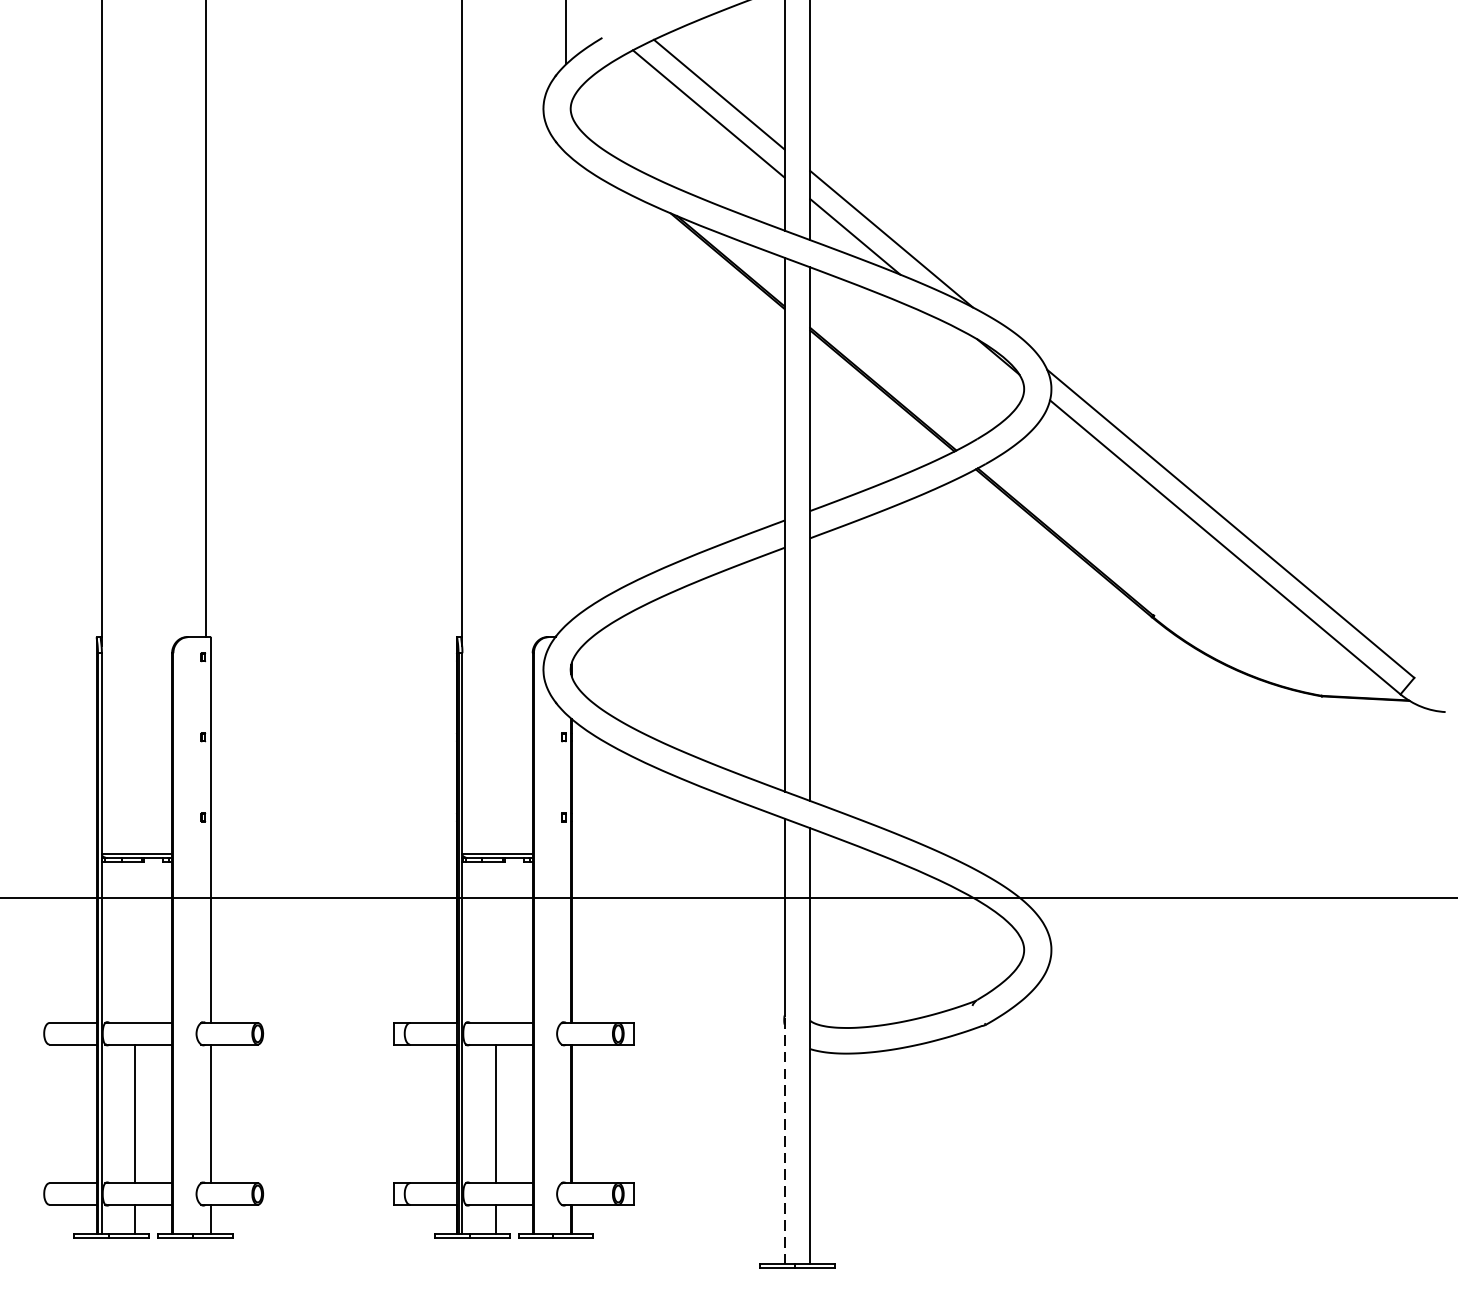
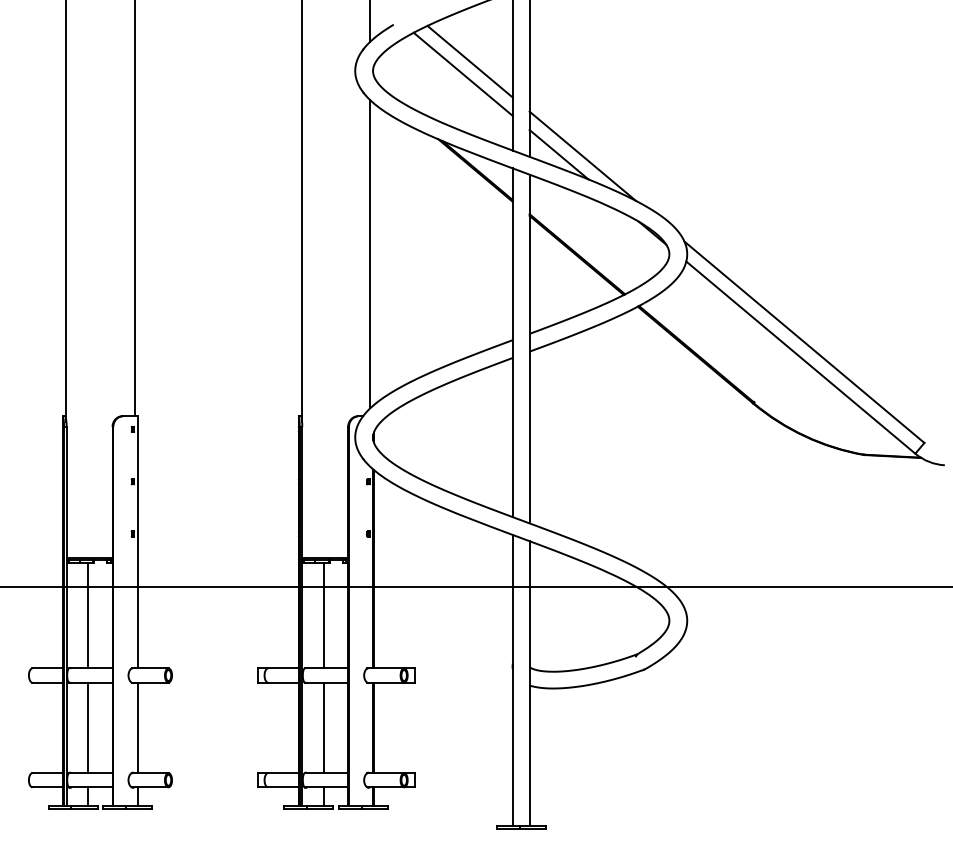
line: (566, 389) -> (370, 254), added
line: (135, 941) -> (88, 615), added
line: (496, 941) -> (324, 615), added
line: (784, 1142) -> (512, 746), dashed -> solid

